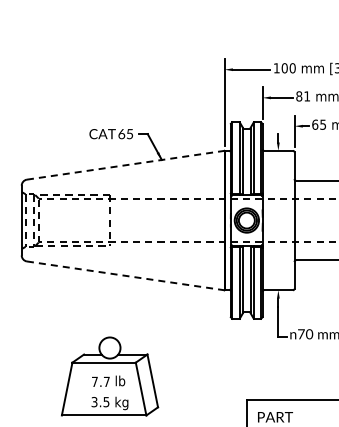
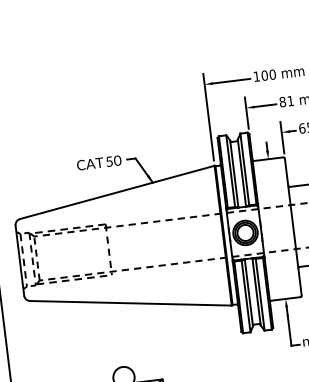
text: (125, 134) -> (113, 161), 65 -> 50
line: (125, 165) -> (117, 192), dashed -> solid
line: (125, 275) -> (130, 302), dashed -> solid

